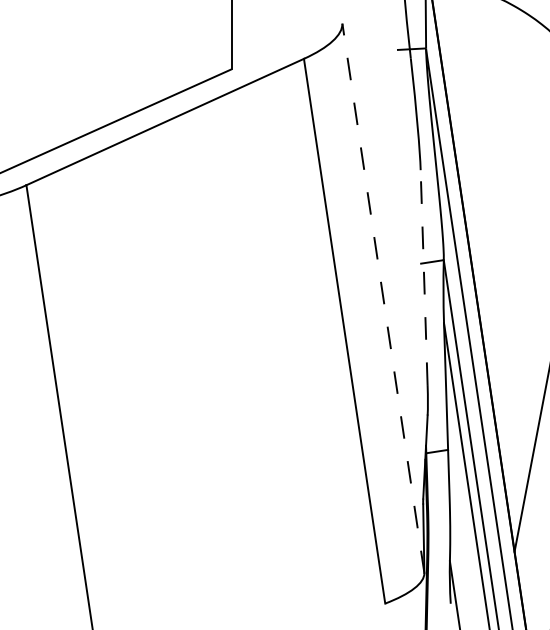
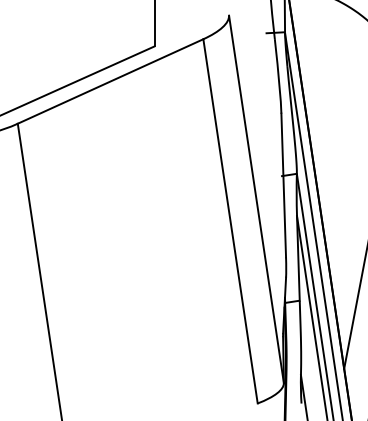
line: (423, 277) -> (283, 185), dashed -> solid
line: (383, 298) -> (256, 199), dashed -> solid

